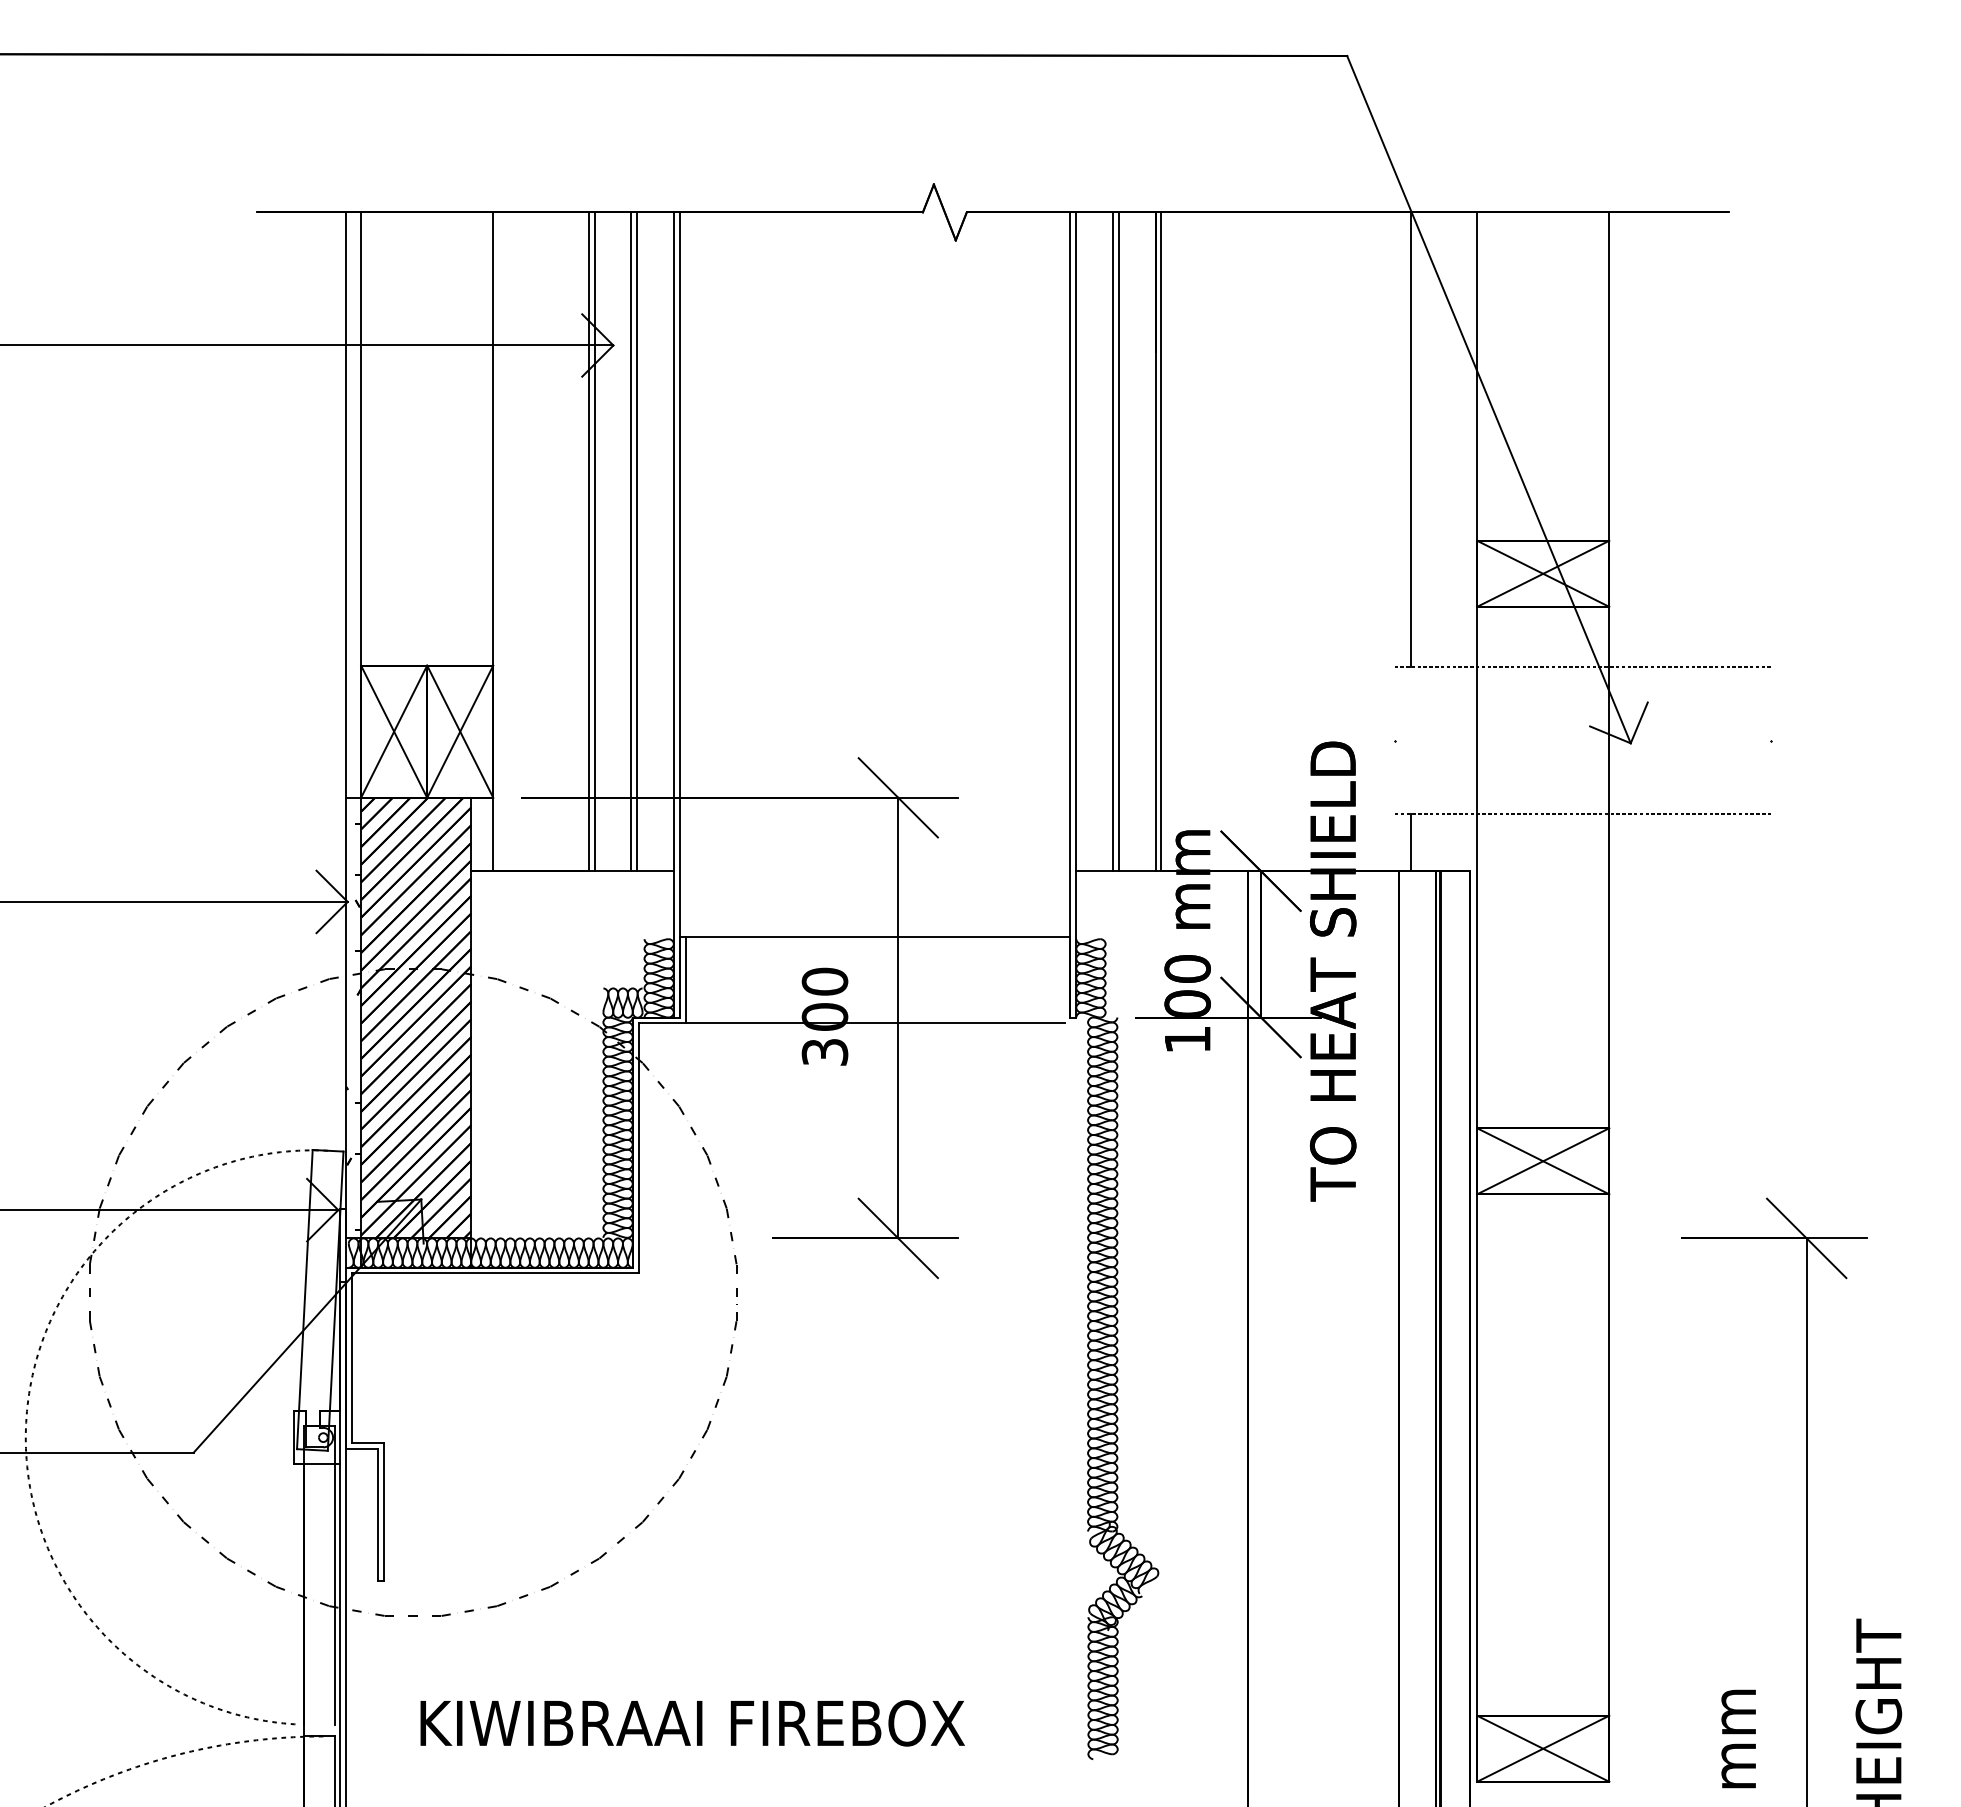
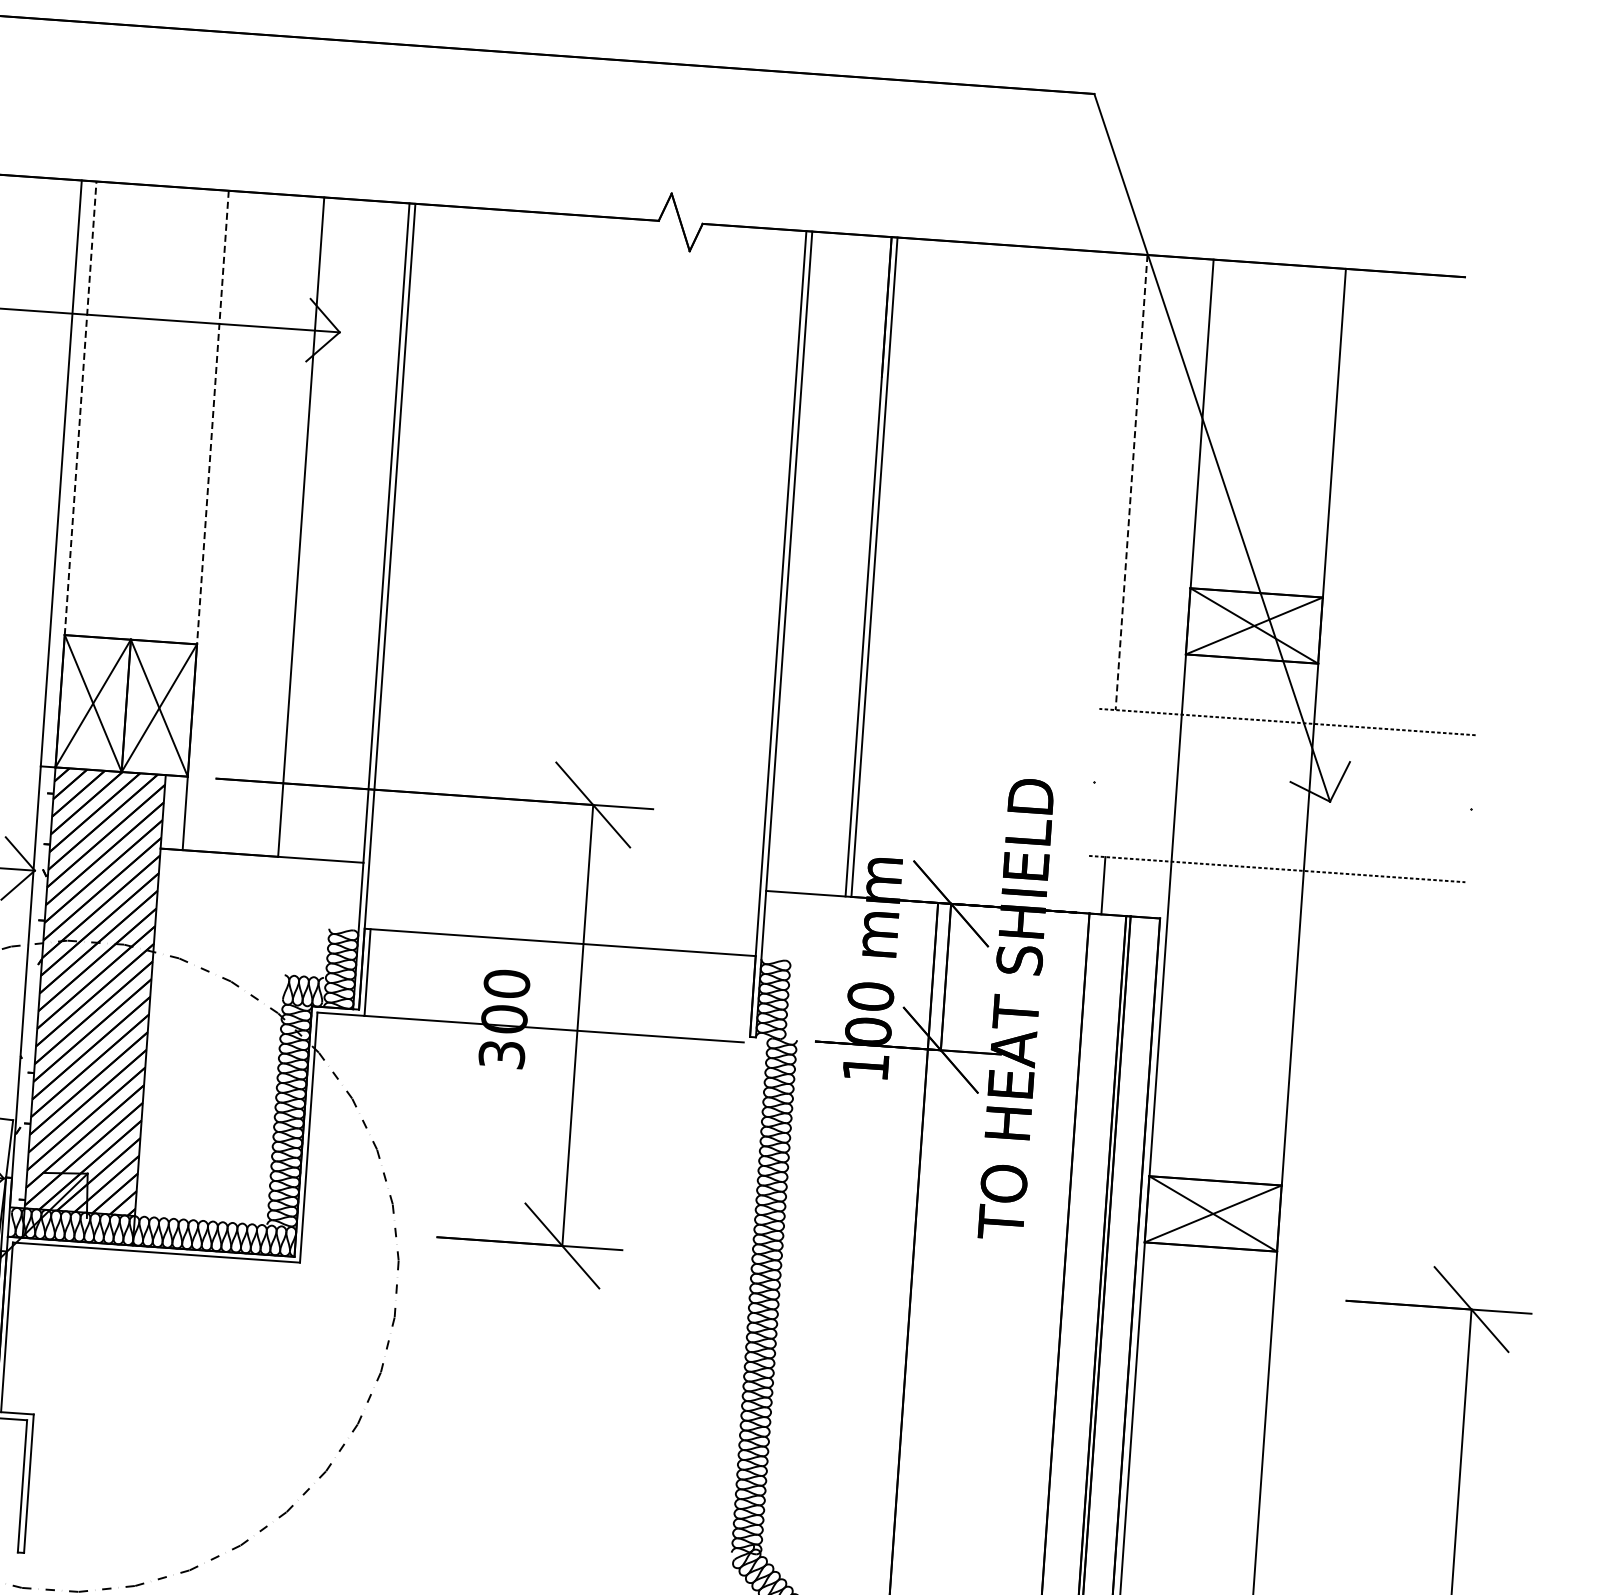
line: (361, 439) -> (80, 408), solid -> dashed
line: (493, 439) -> (213, 418), solid -> dashed
line: (1411, 440) -> (1131, 483), solid -> dashed
line: (594, 541) -> (307, 527), removed
line: (631, 541) -> (344, 529), removed
line: (637, 541) -> (350, 530), removed
line: (1113, 541) -> (826, 563), removed
line: (1118, 541) -> (831, 563), removed

